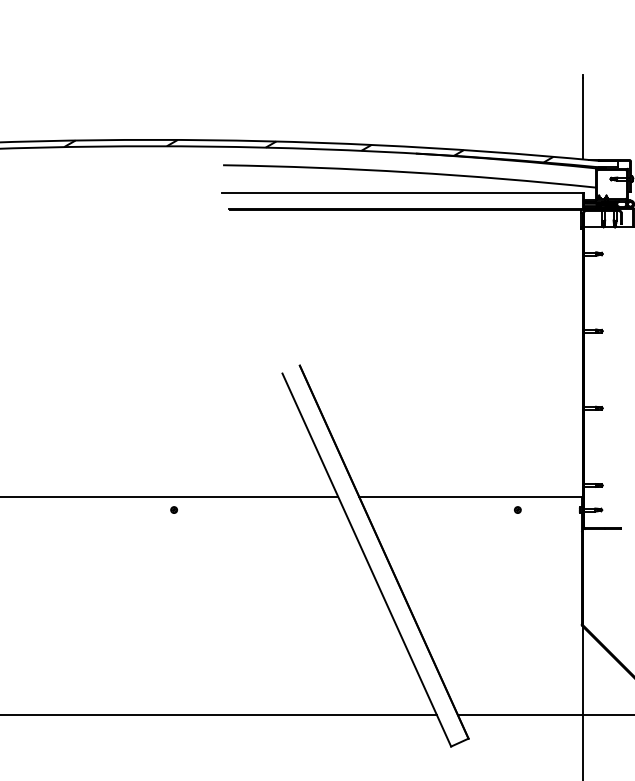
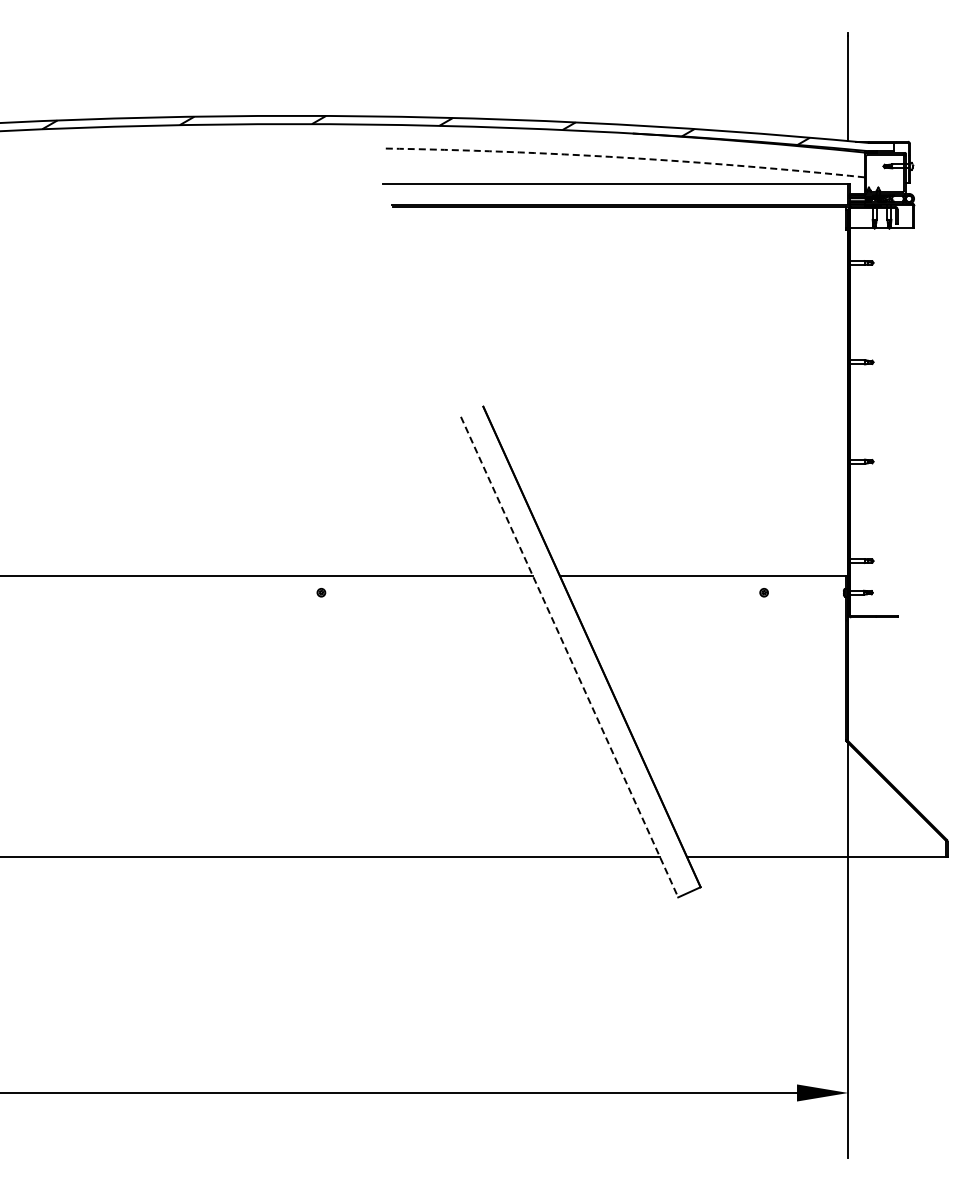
arc: (409, 172) -> (624, 157), solid -> dashed
line: (366, 560) -> (569, 657), solid -> dashed

